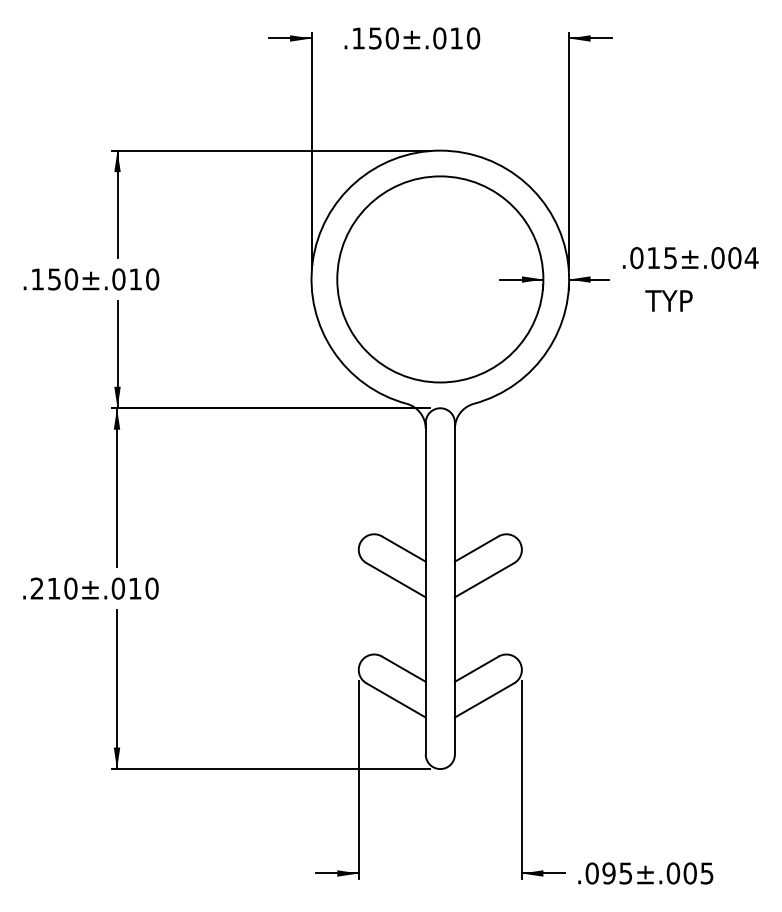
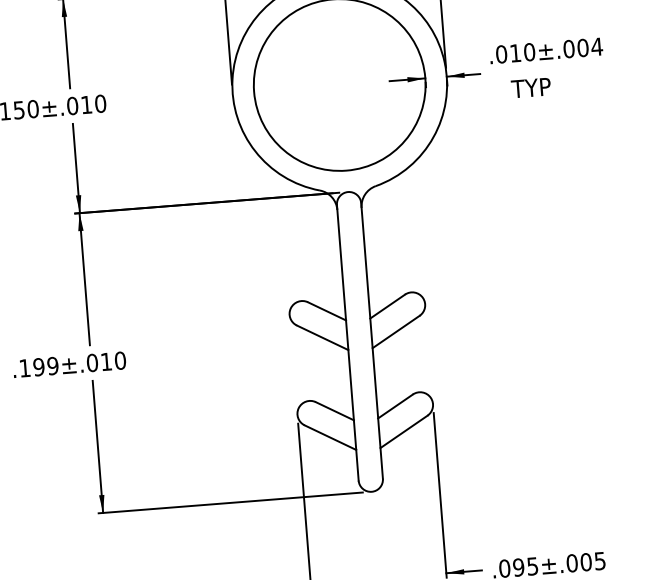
text: (670, 258) -> (529, 52), .015±.004 -> .010±.004
text: (53, 588) -> (38, 367), .210±.010 -> .199±.010

